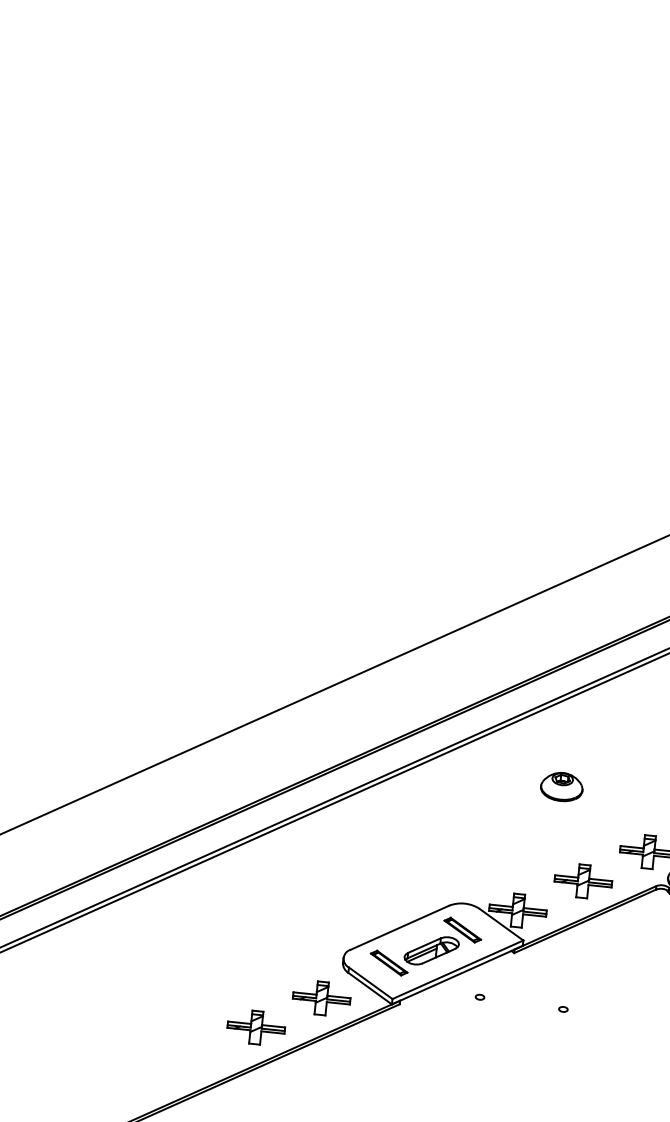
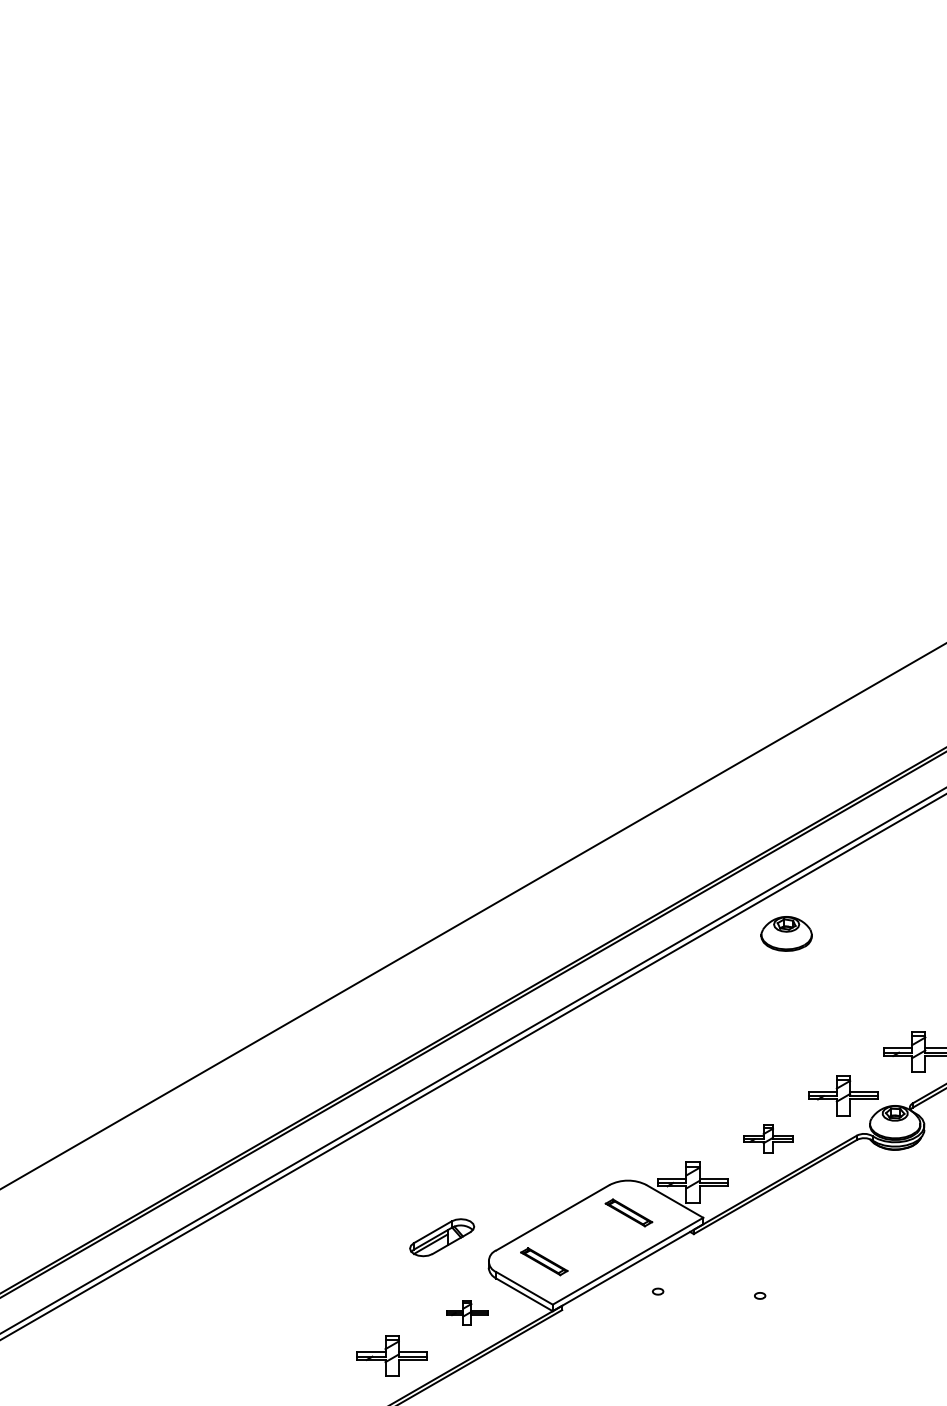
part: (561, 786) -> (786, 933), moved
part: (583, 880) -> (768, 1138), size x0.7
part: (432, 950) -> (442, 1237), moved
part: (321, 998) -> (467, 1312), size x0.6

